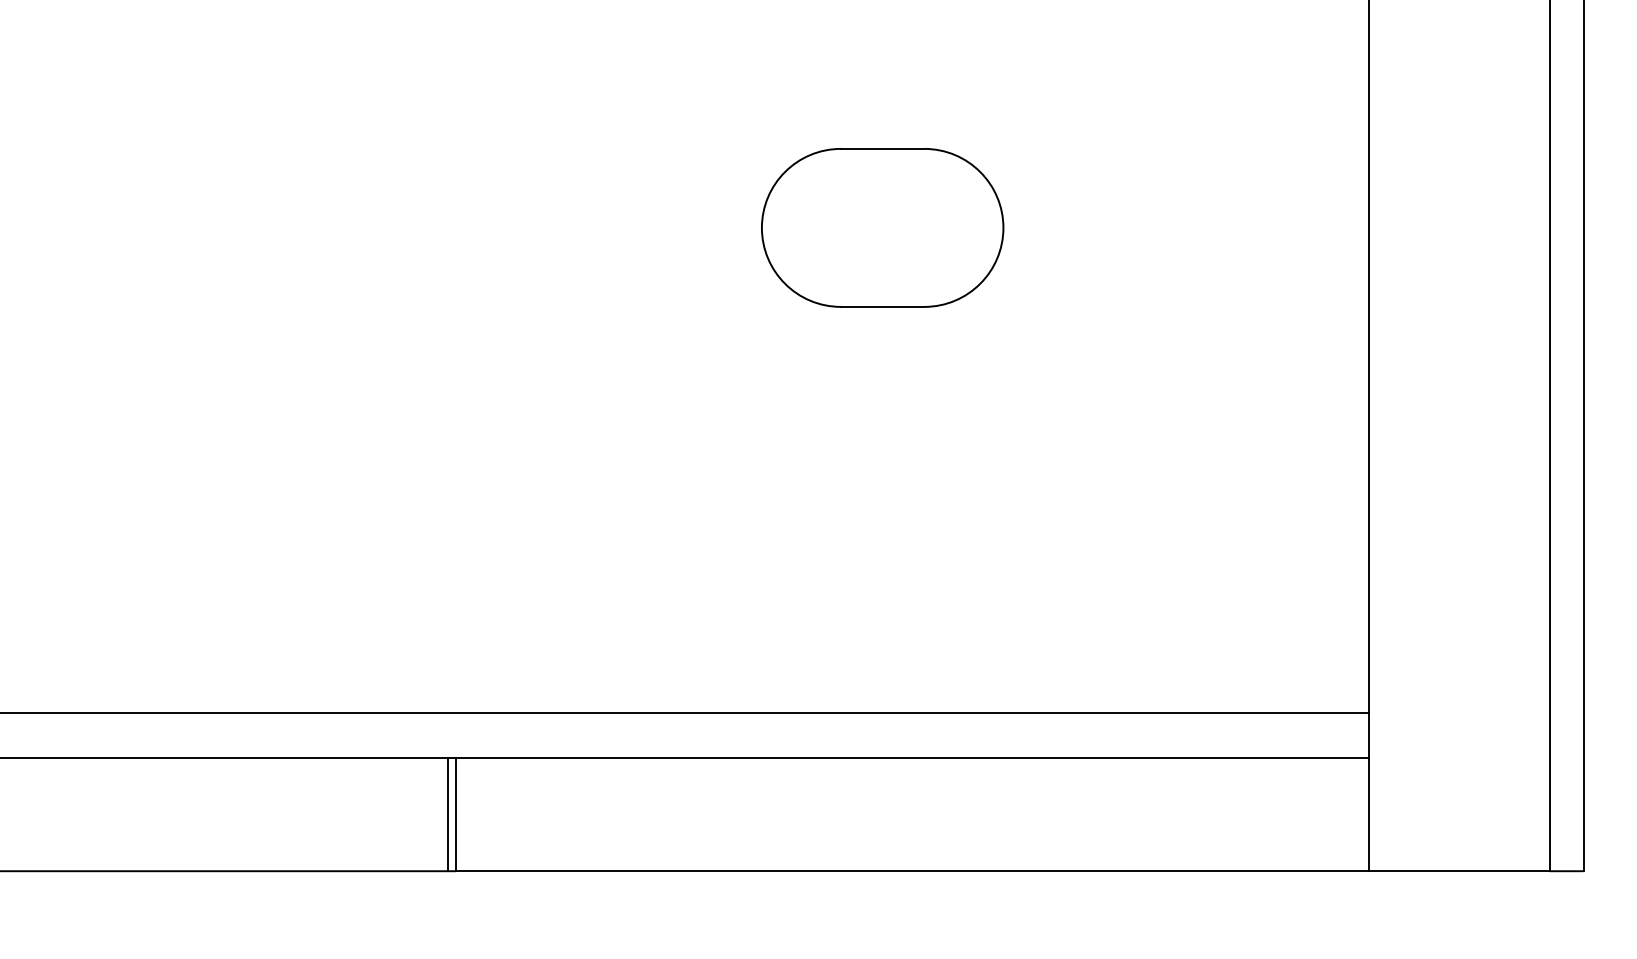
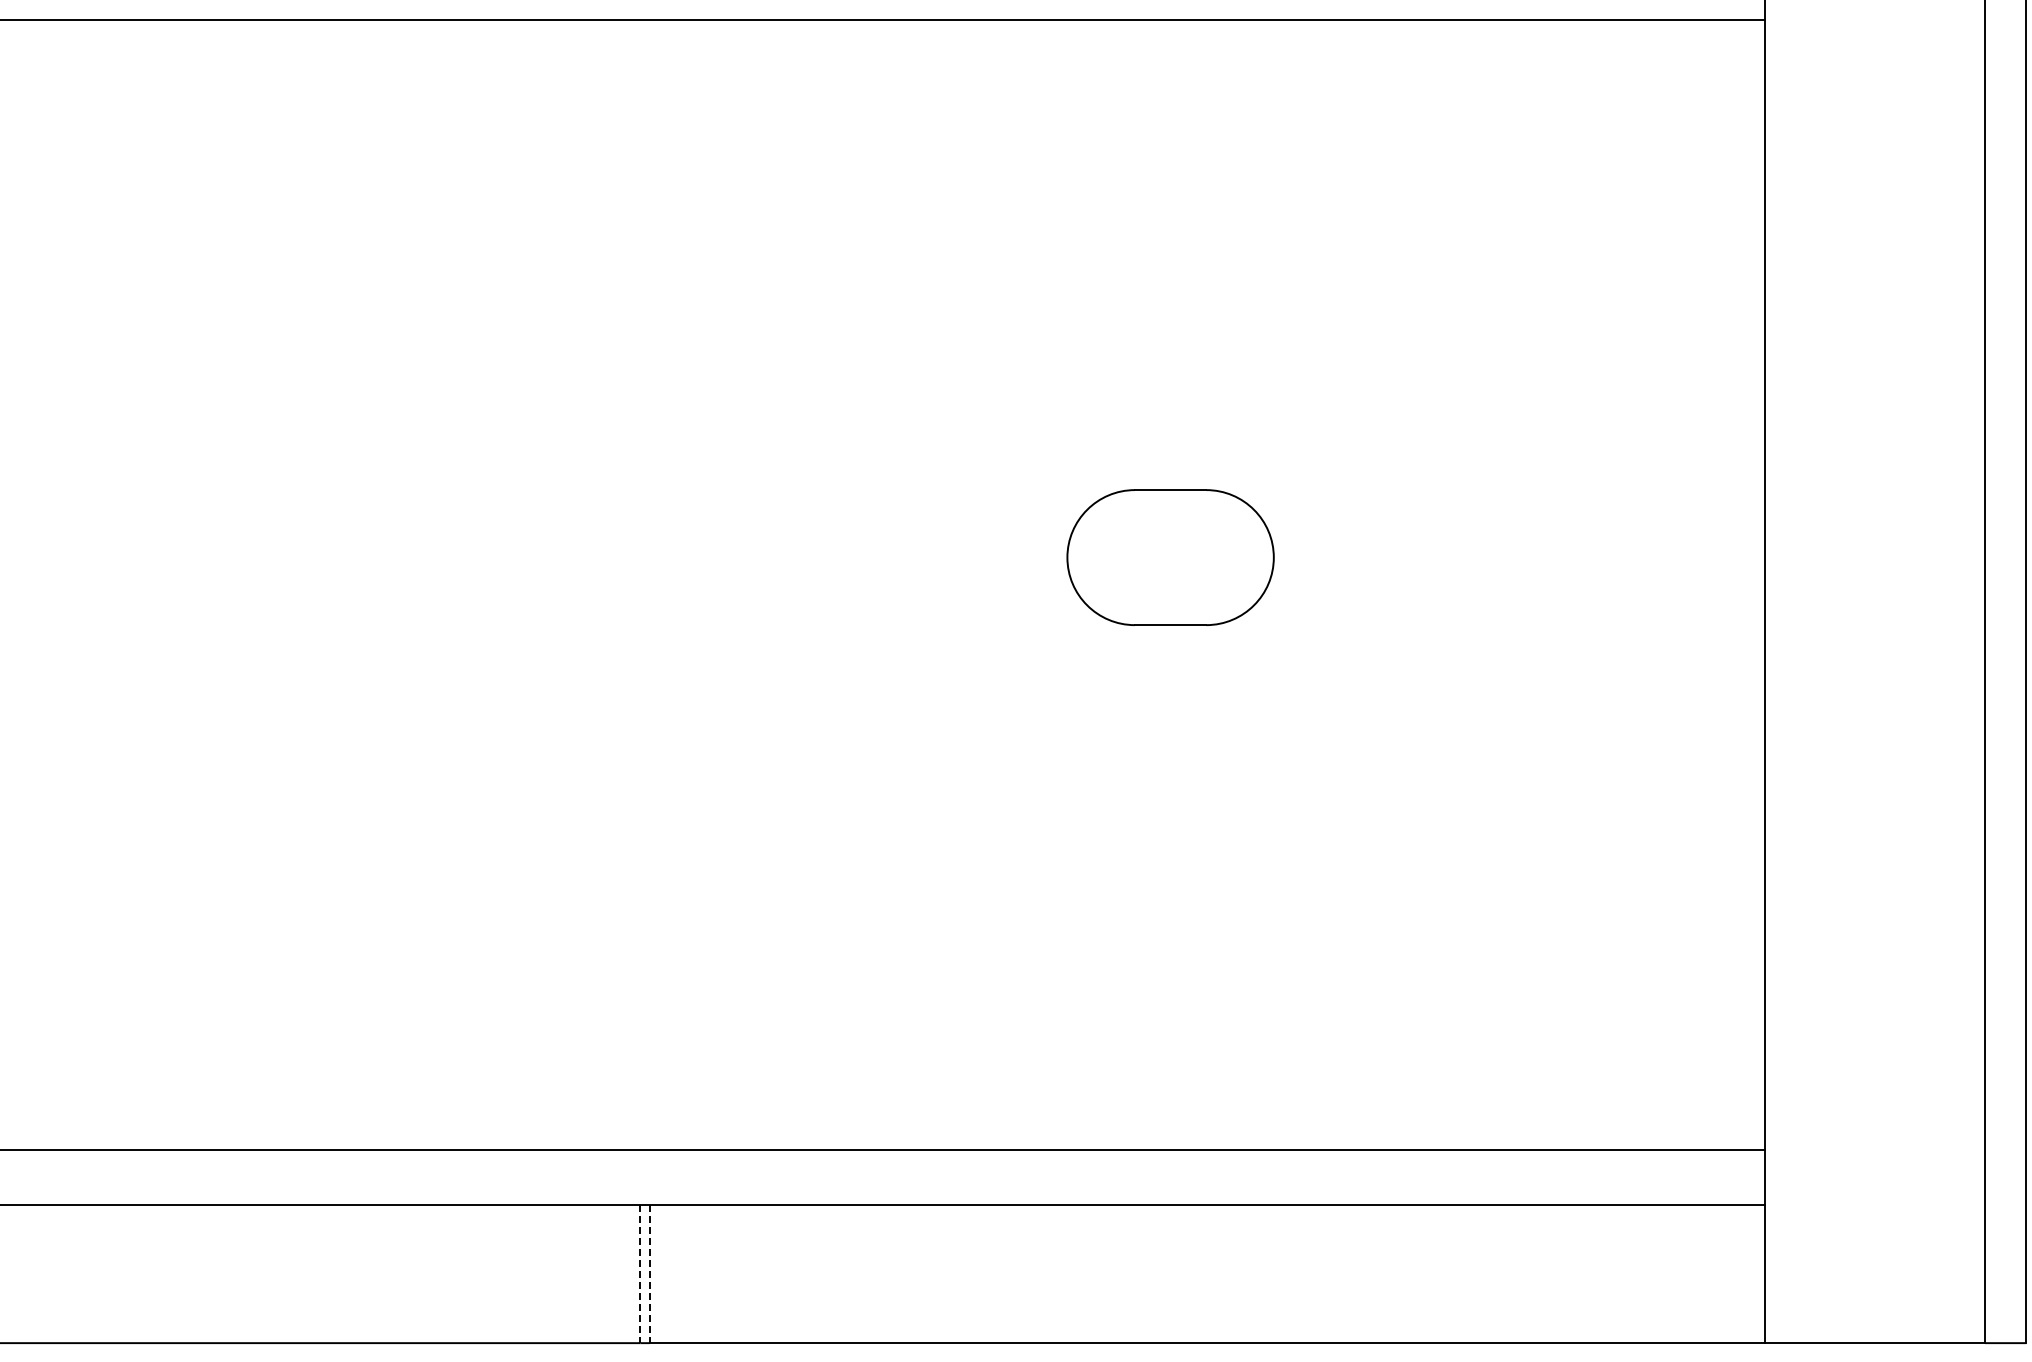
part: (882, 227) -> (1170, 557), size x0.7
line: (448, 814) -> (640, 1274), solid -> dashed
line: (455, 814) -> (649, 1274), solid -> dashed

